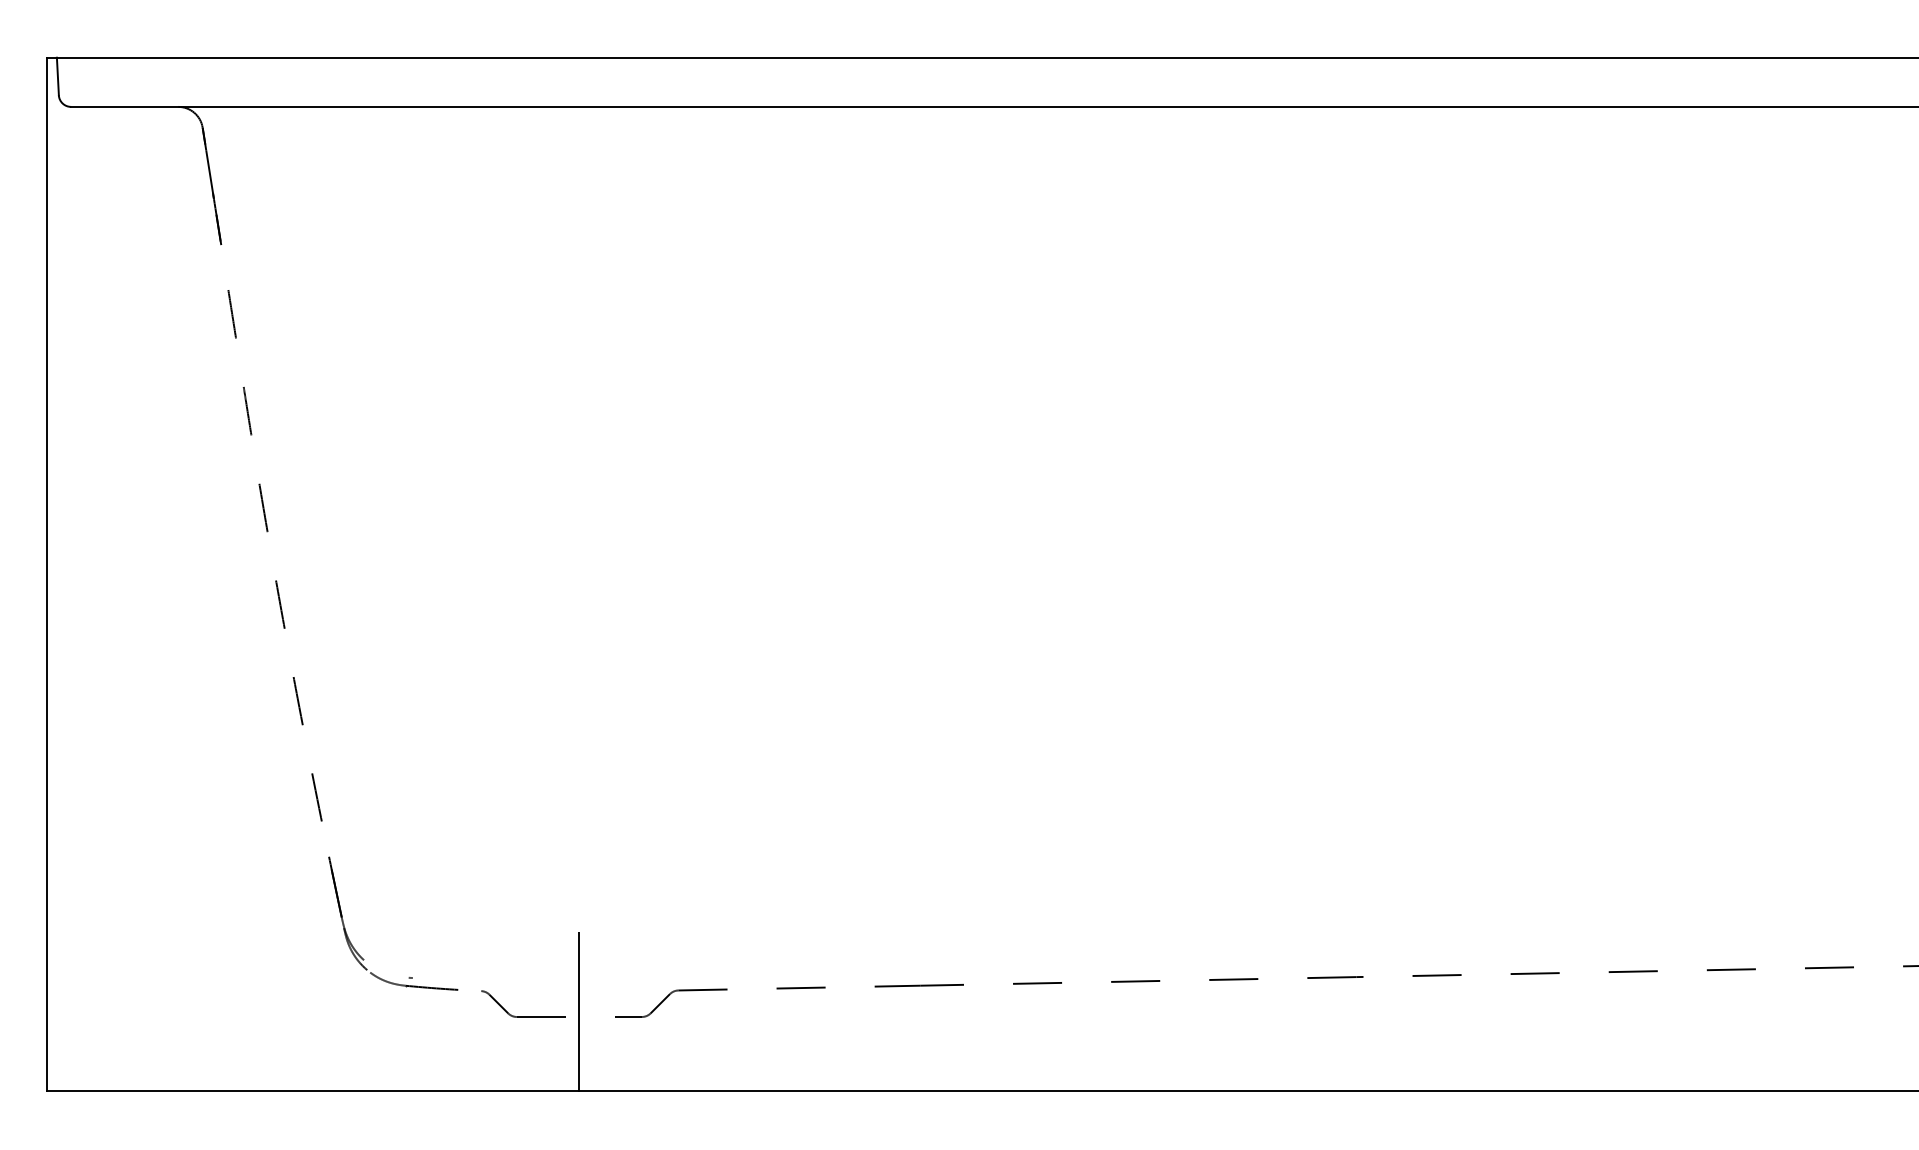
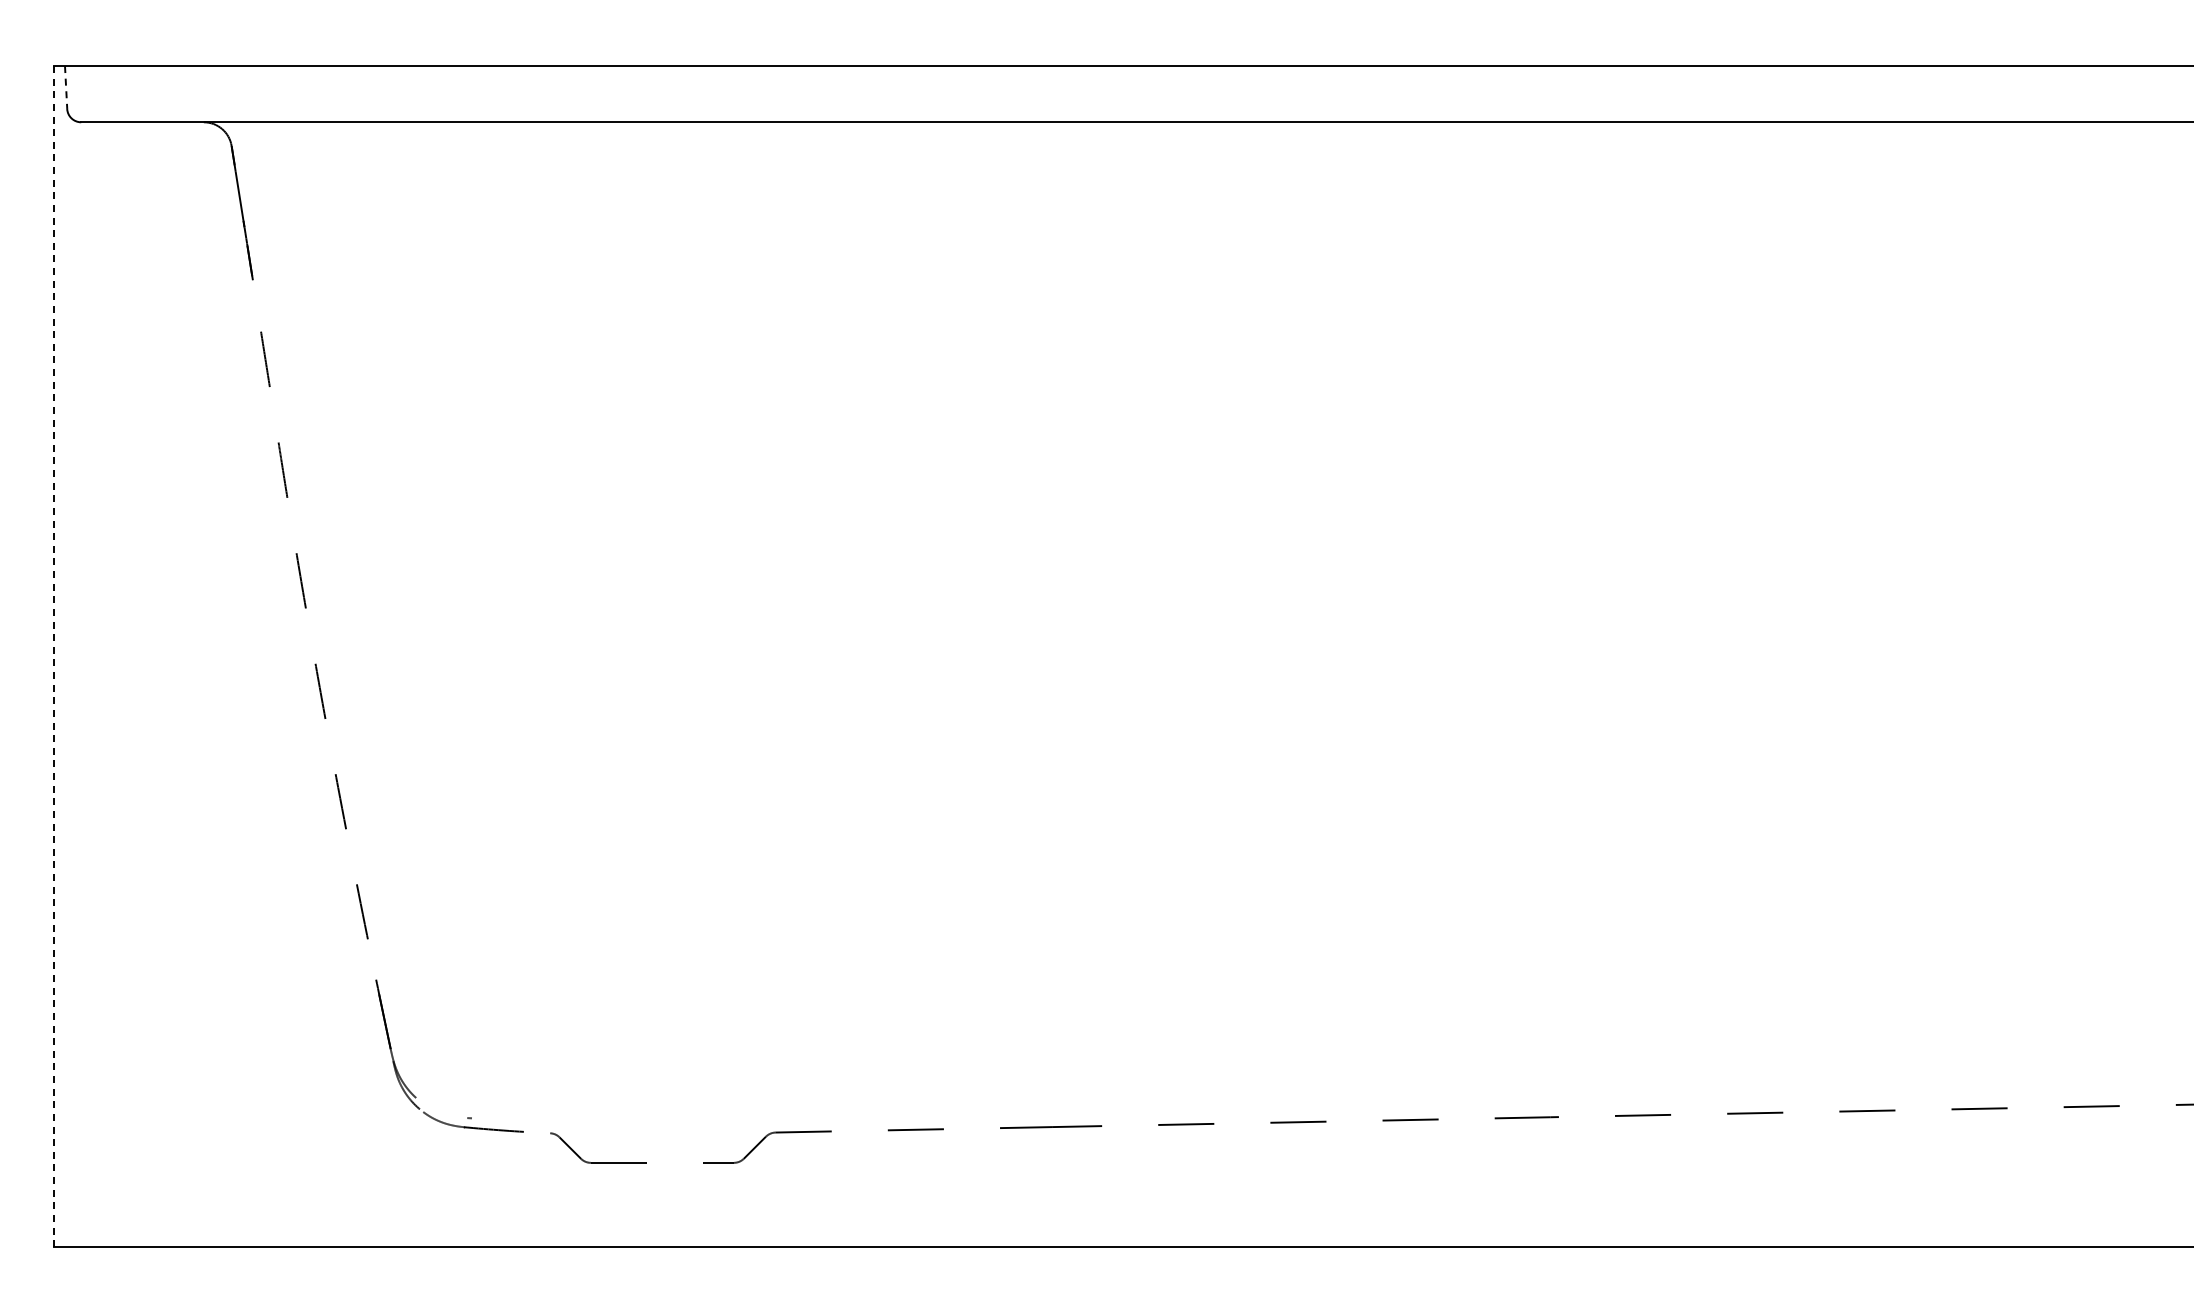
line: (58, 77) -> (66, 88), solid -> dashed
line: (46, 574) -> (53, 656), solid -> dashed
line: (579, 1012) -> (662, 1157), removed

